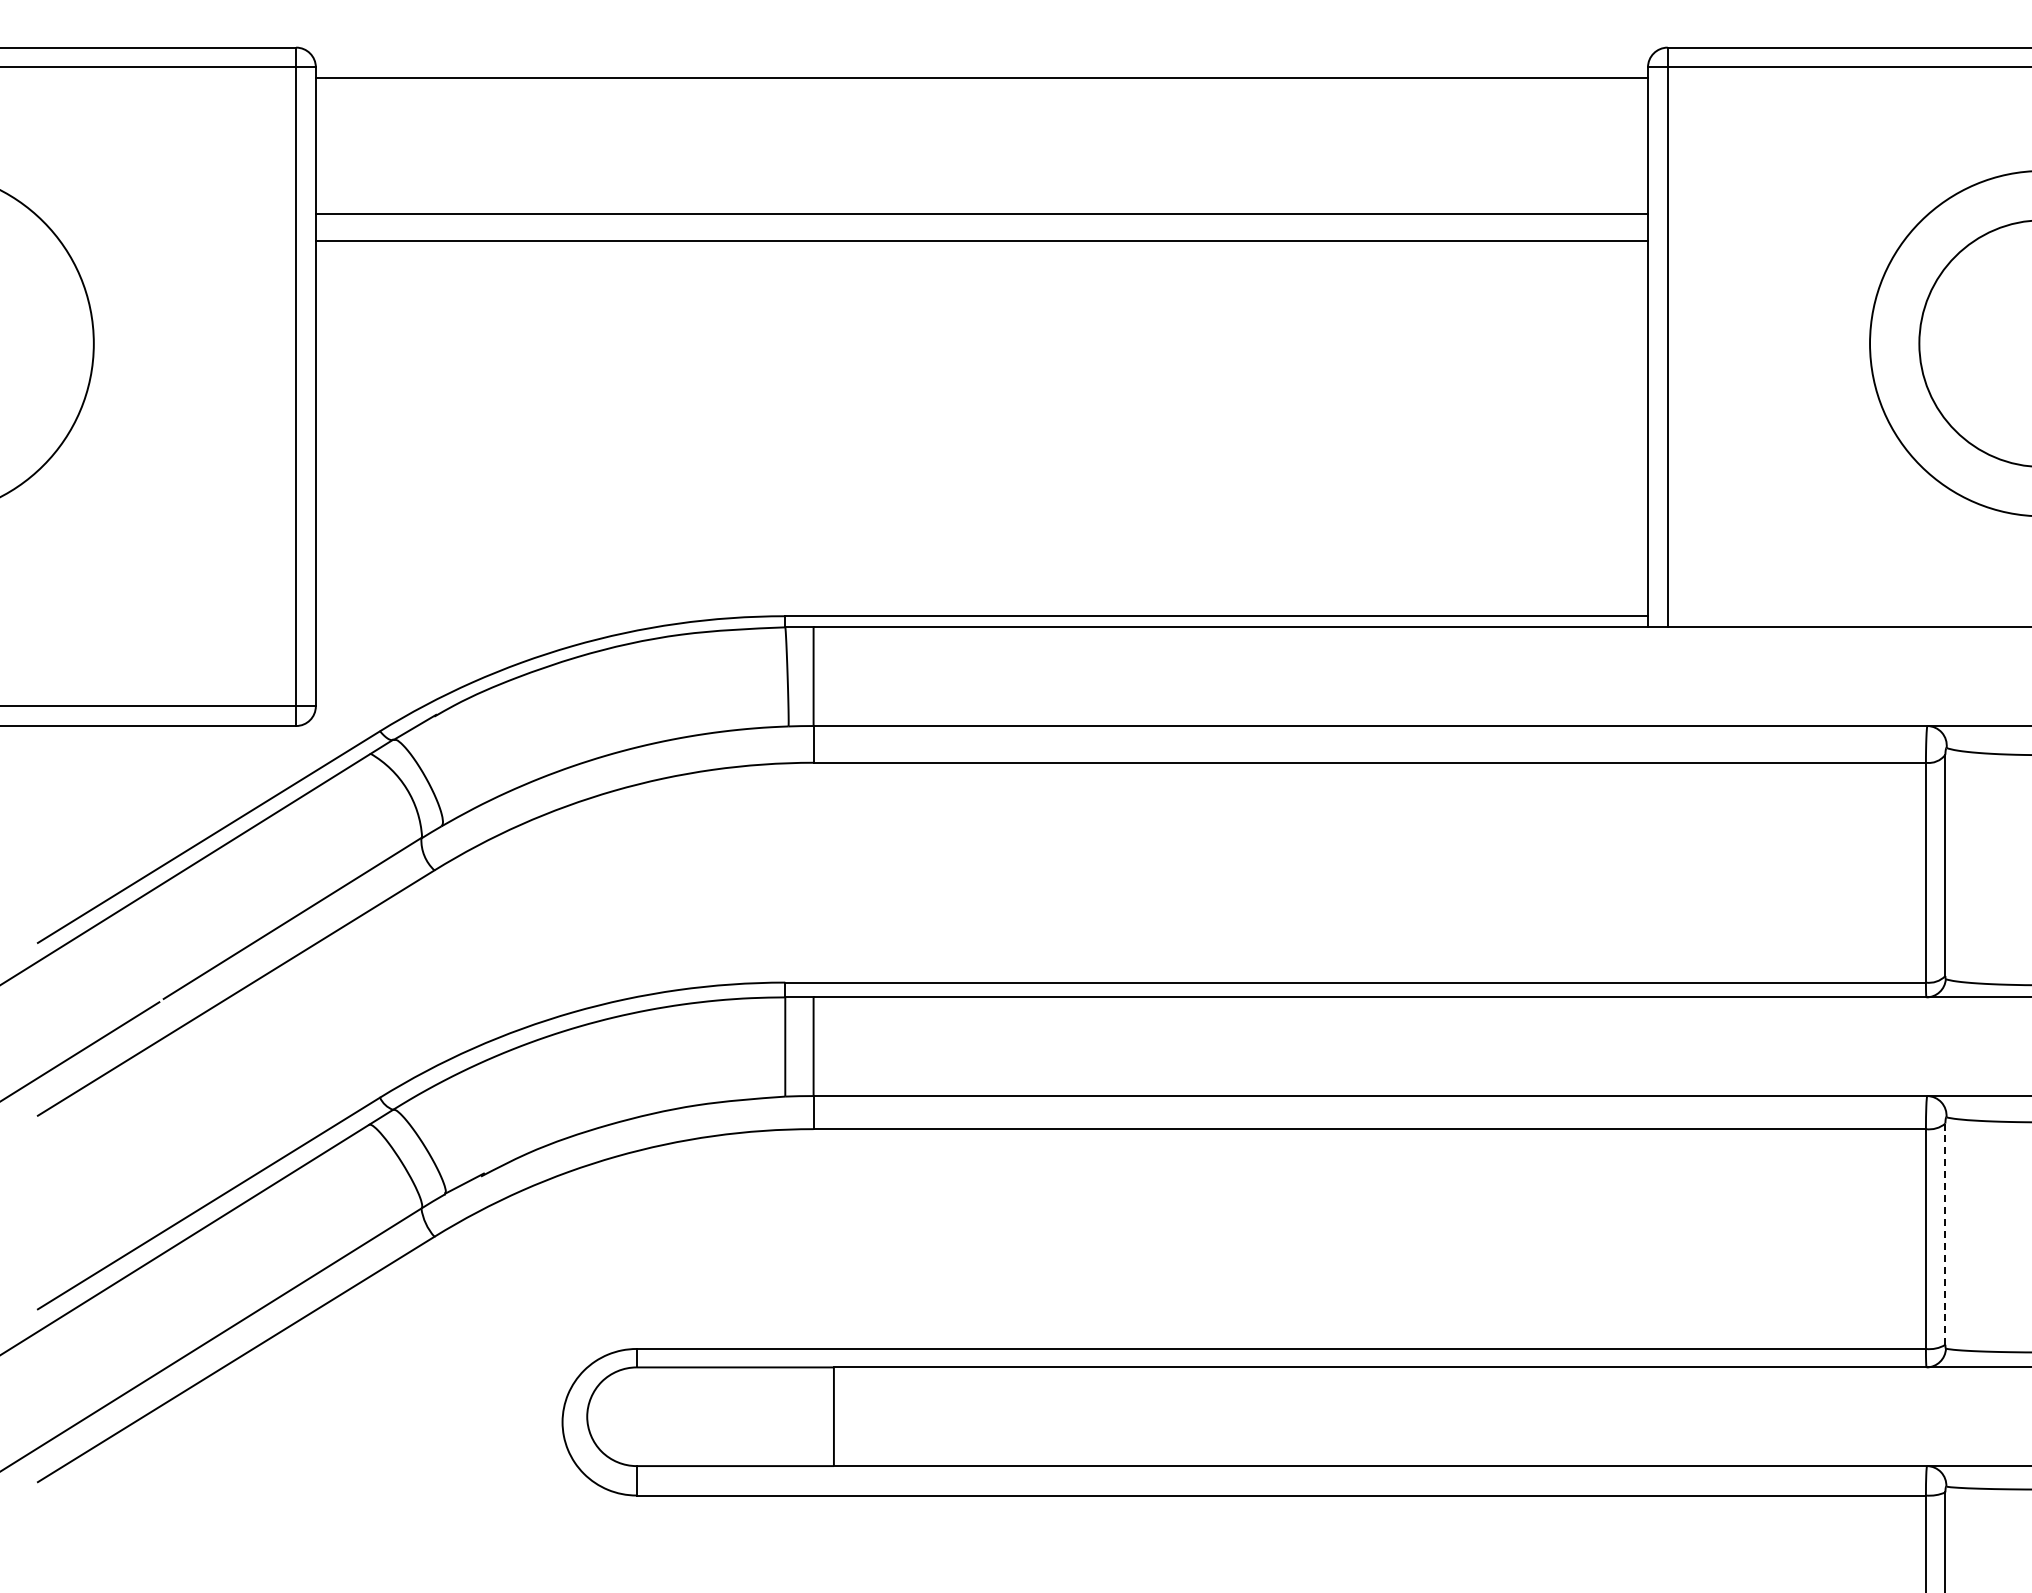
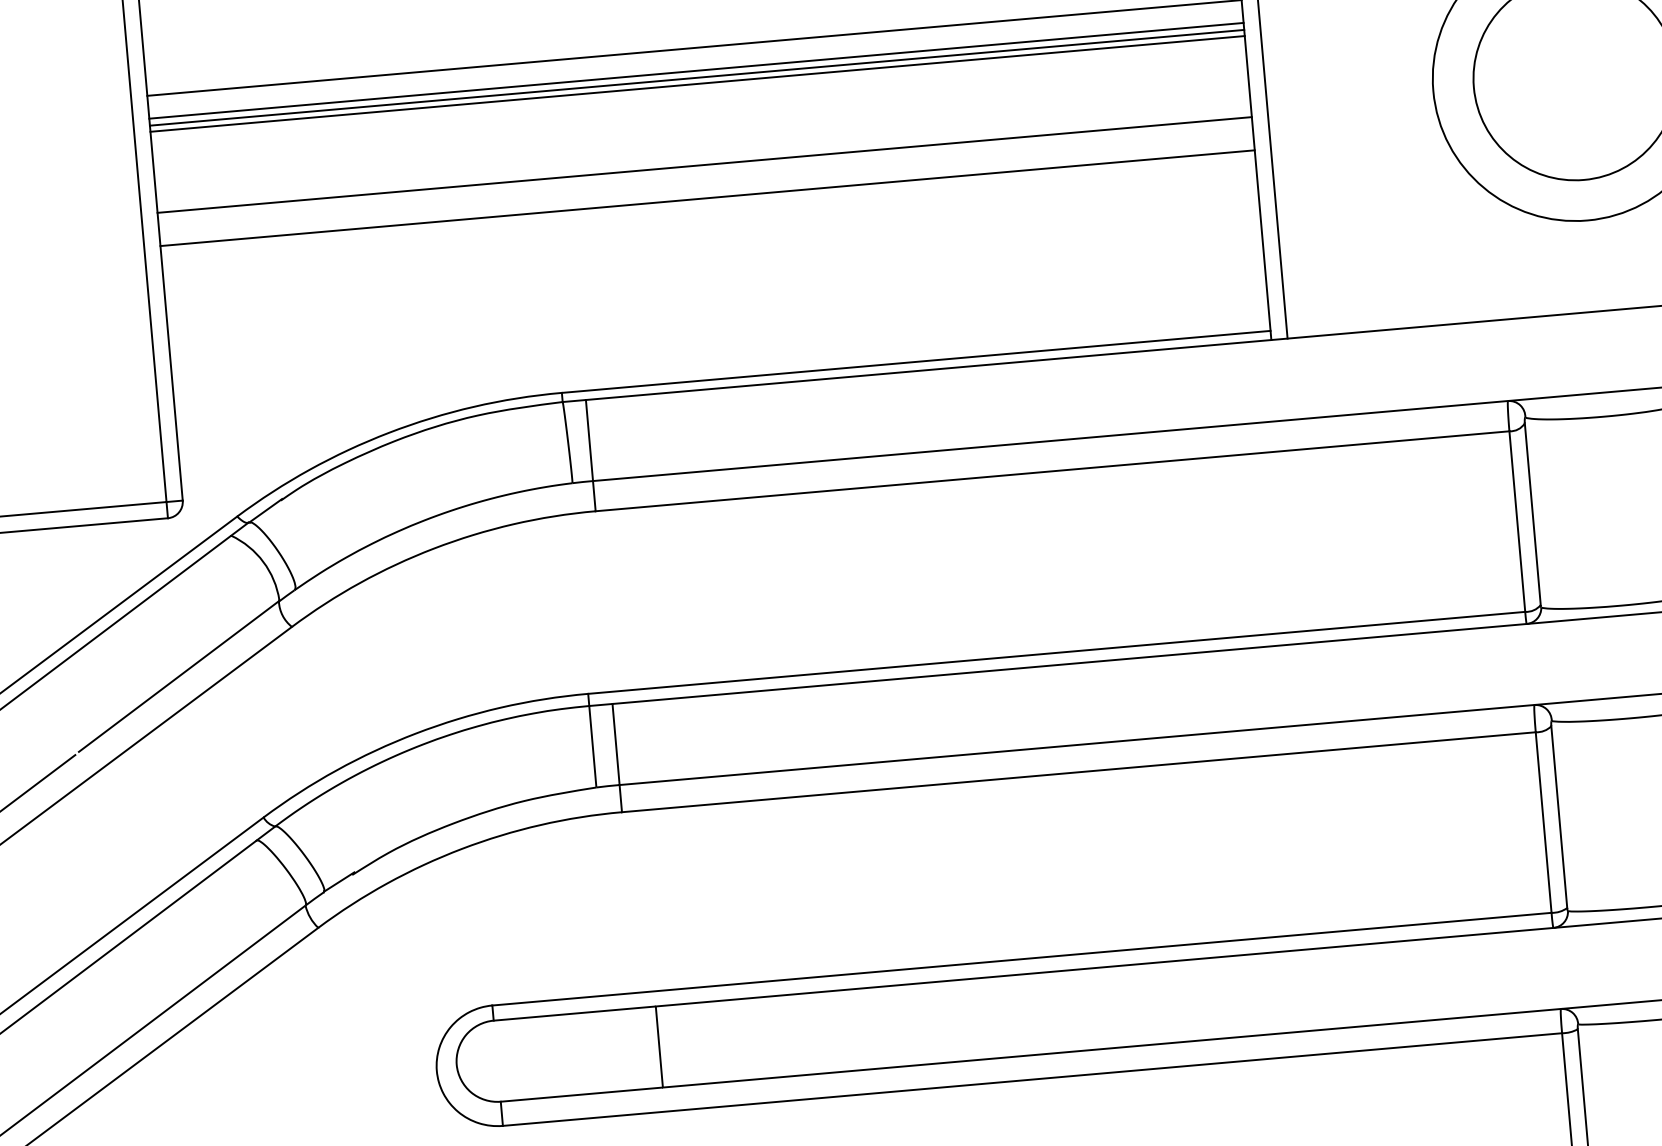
line: (981, 249) -> (696, 77), added
line: (981, 257) -> (697, 84), added
line: (981, 355) -> (704, 164), added
line: (981, 396) -> (707, 198), added
line: (1945, 1234) -> (1559, 817), dashed -> solid

